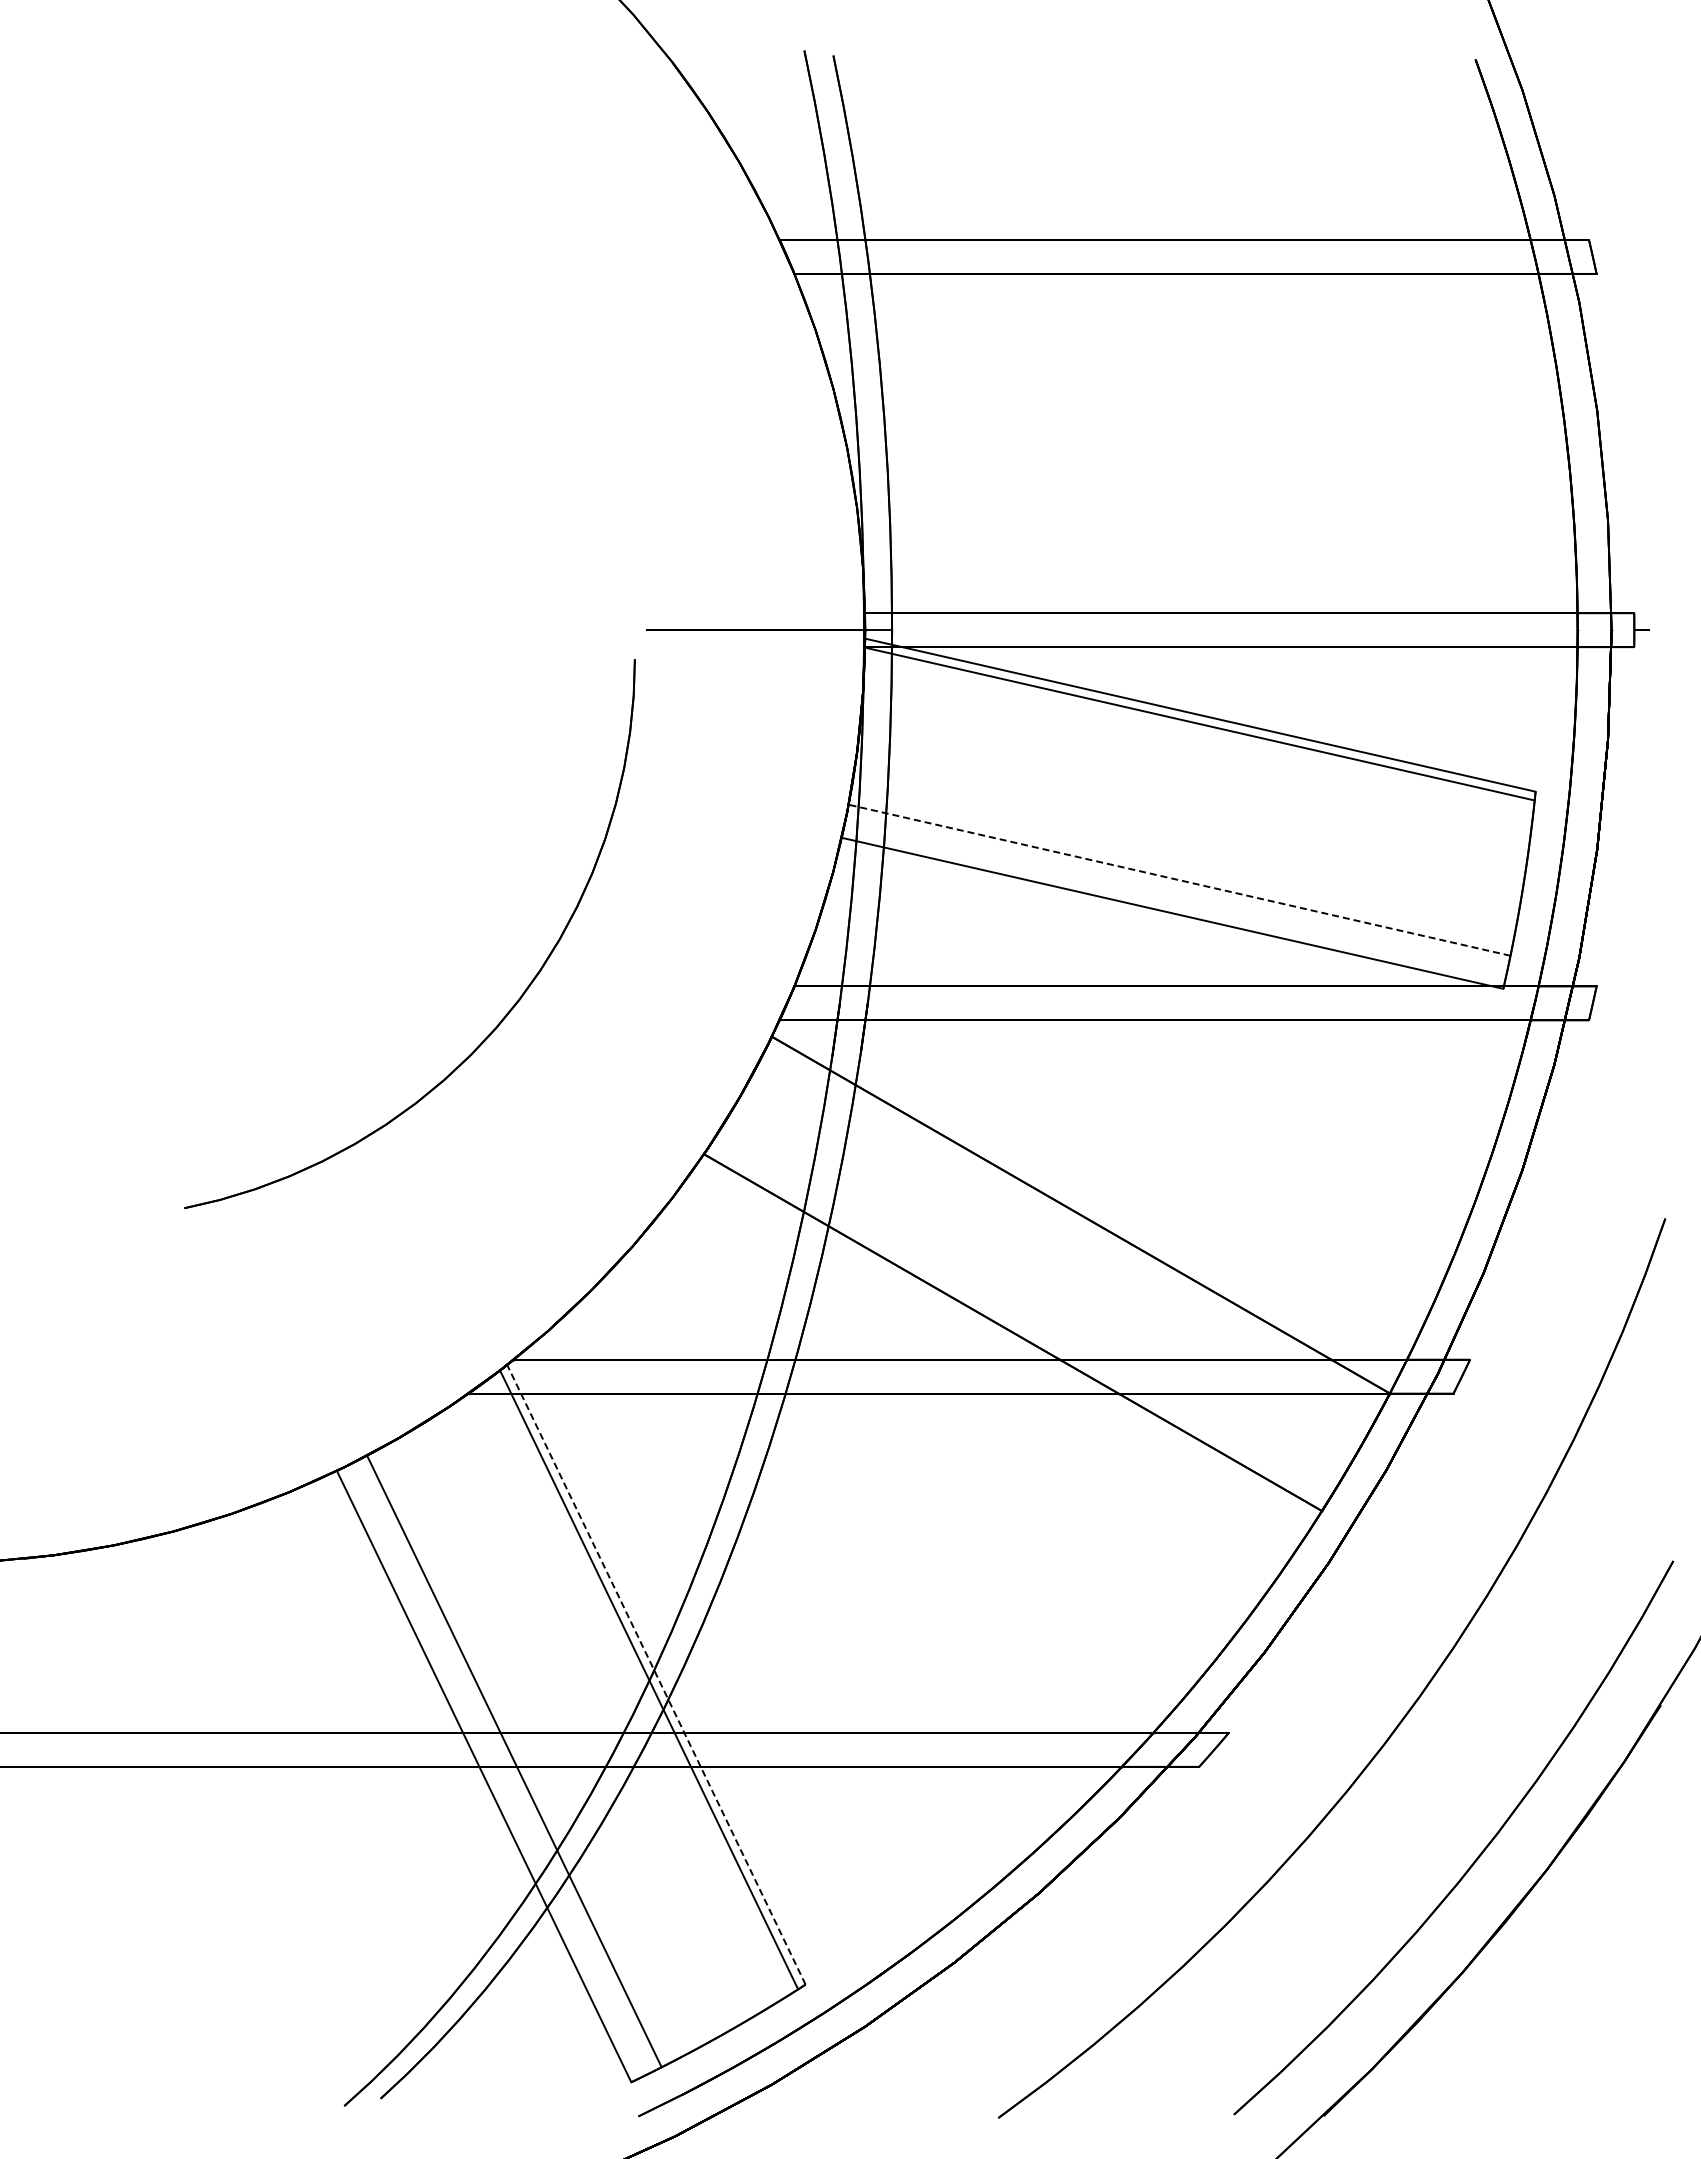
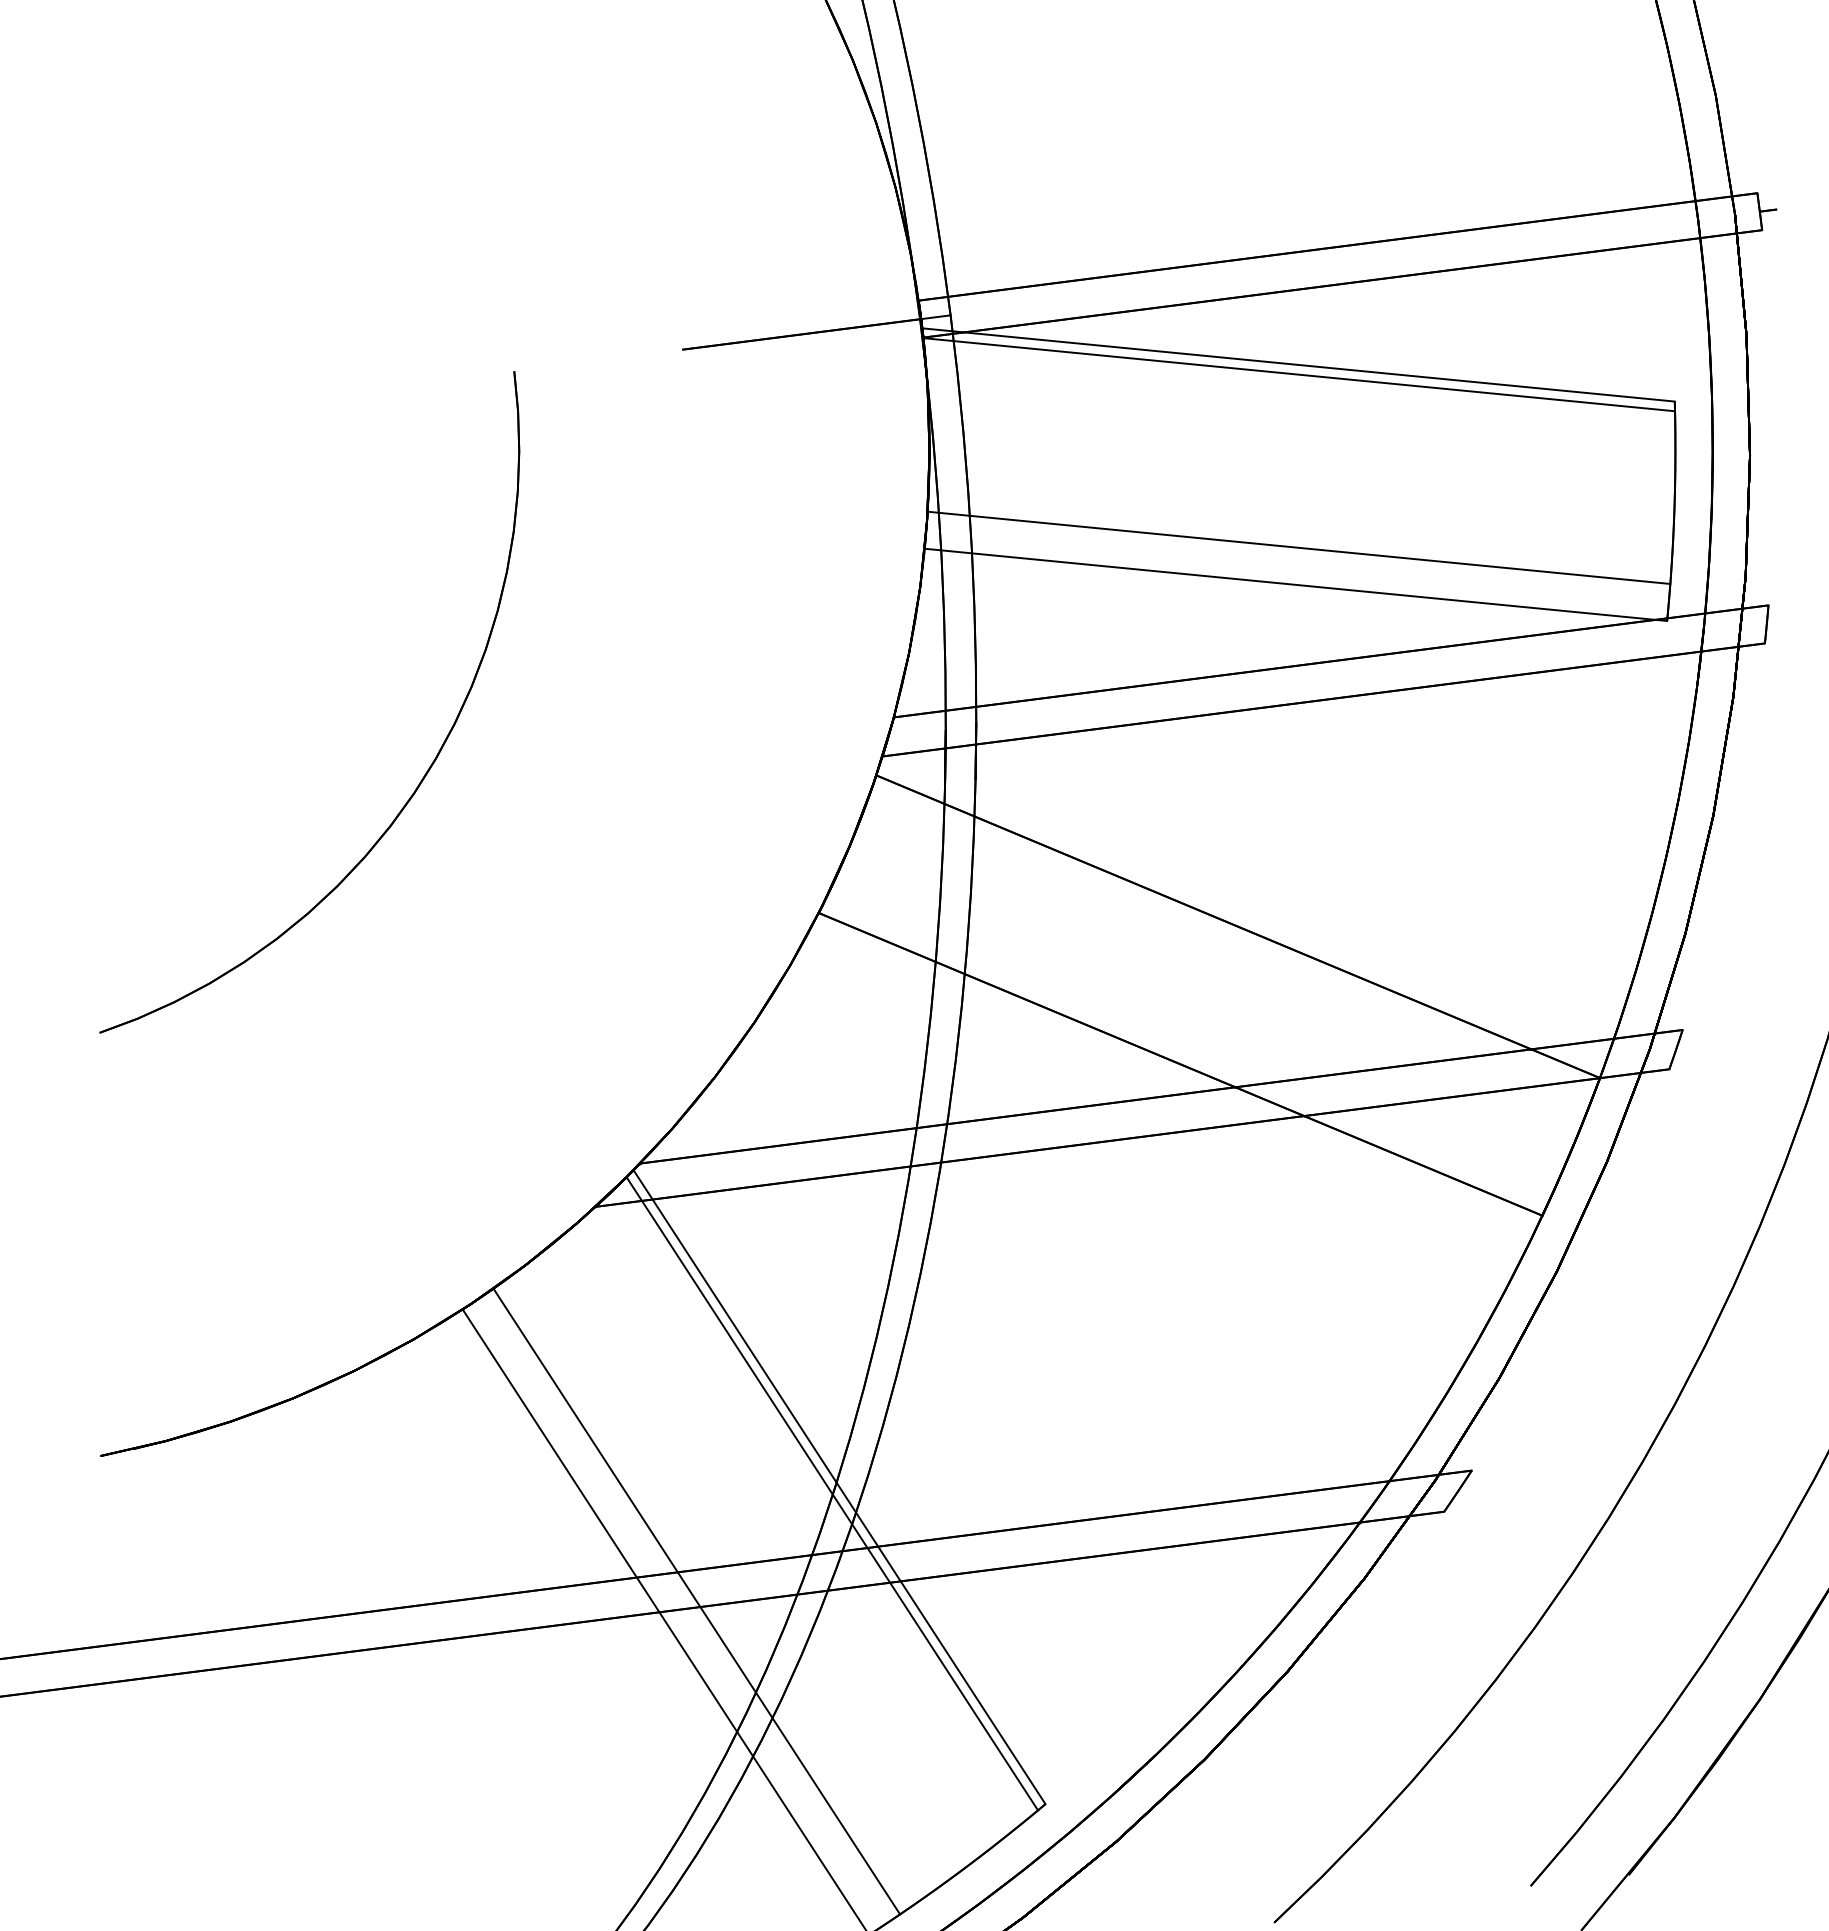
line: (1179, 880) -> (1298, 548), dashed -> solid
part: (505, 1014) -> (422, 776), moved
line: (656, 1674) -> (839, 1486), dashed -> solid

